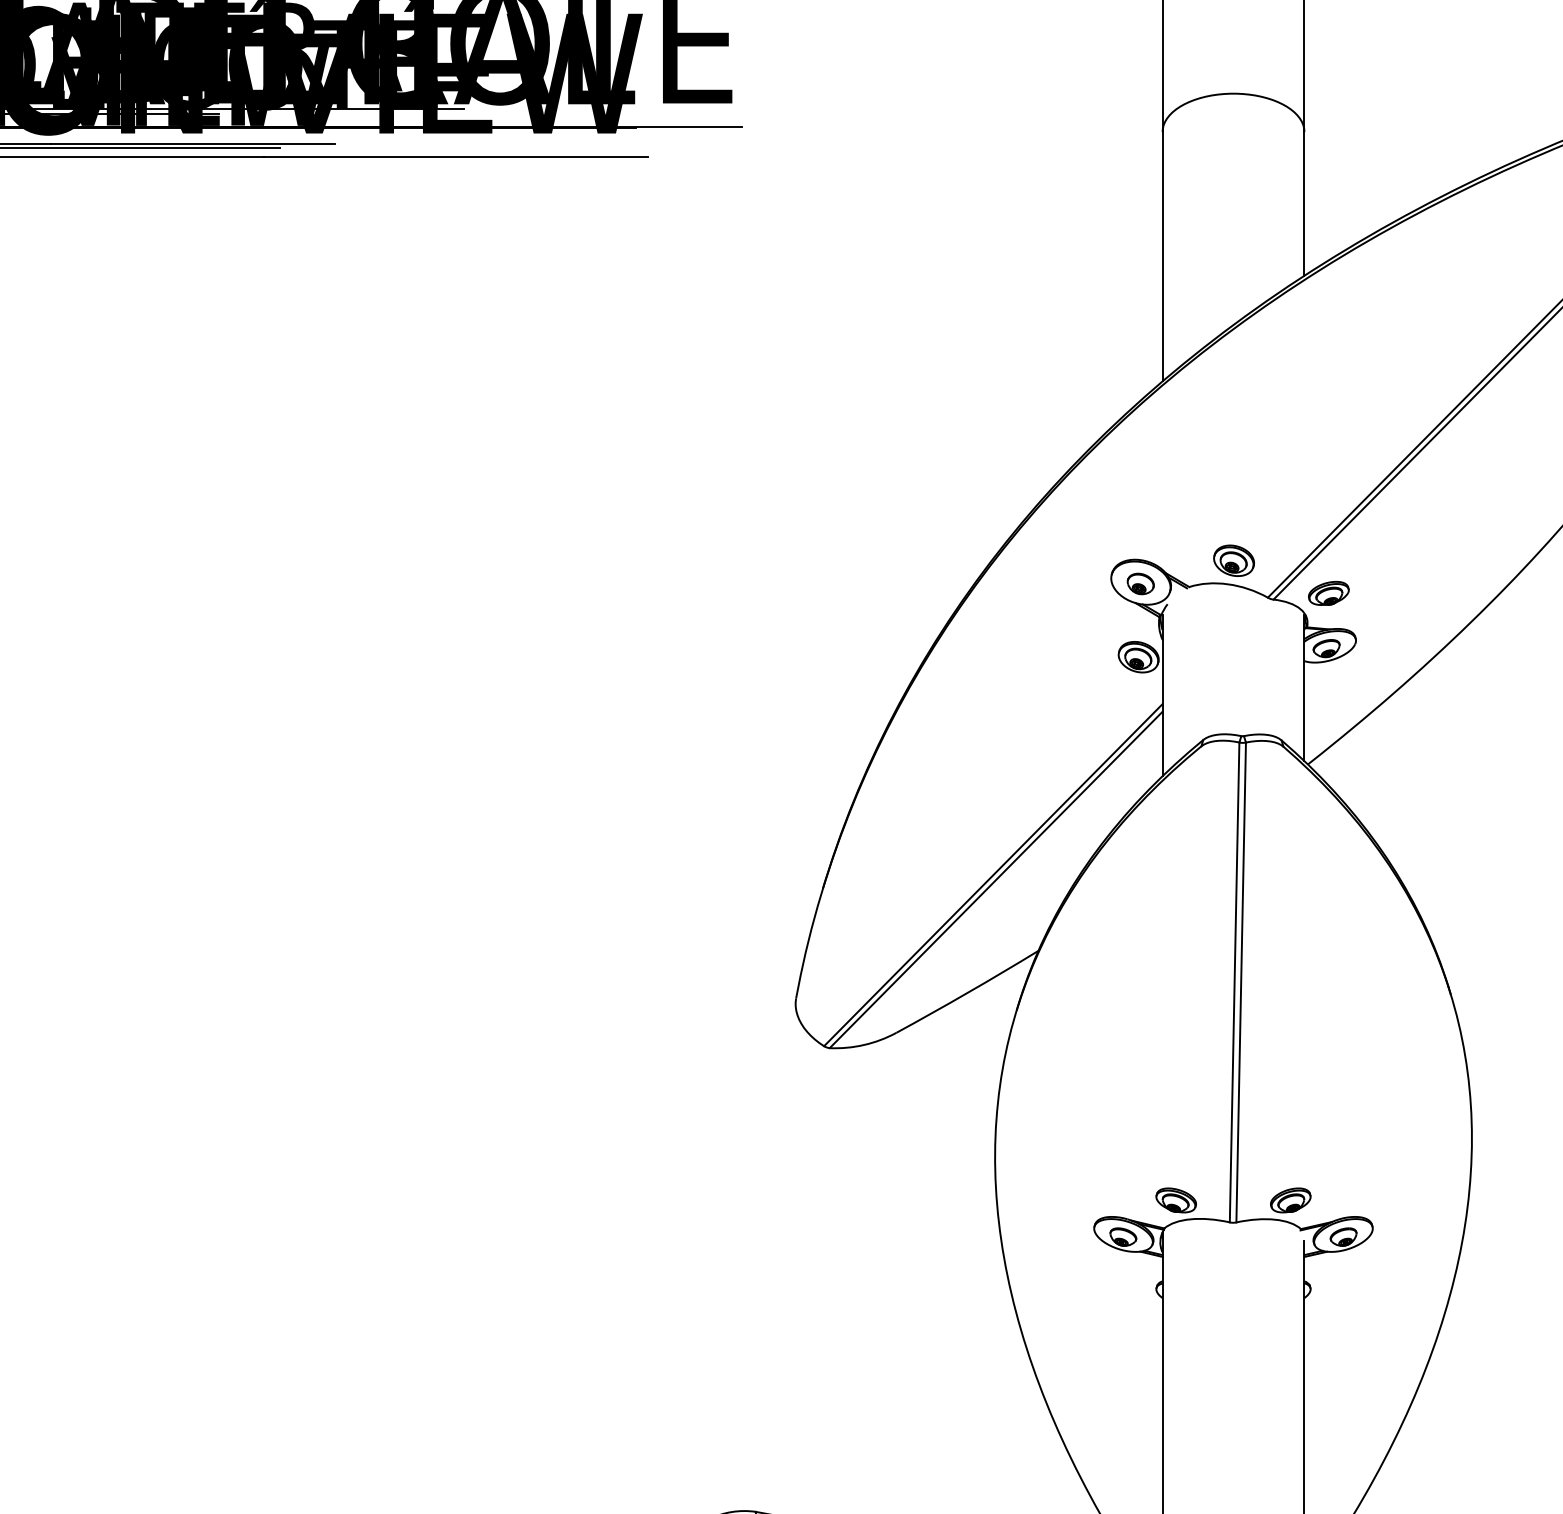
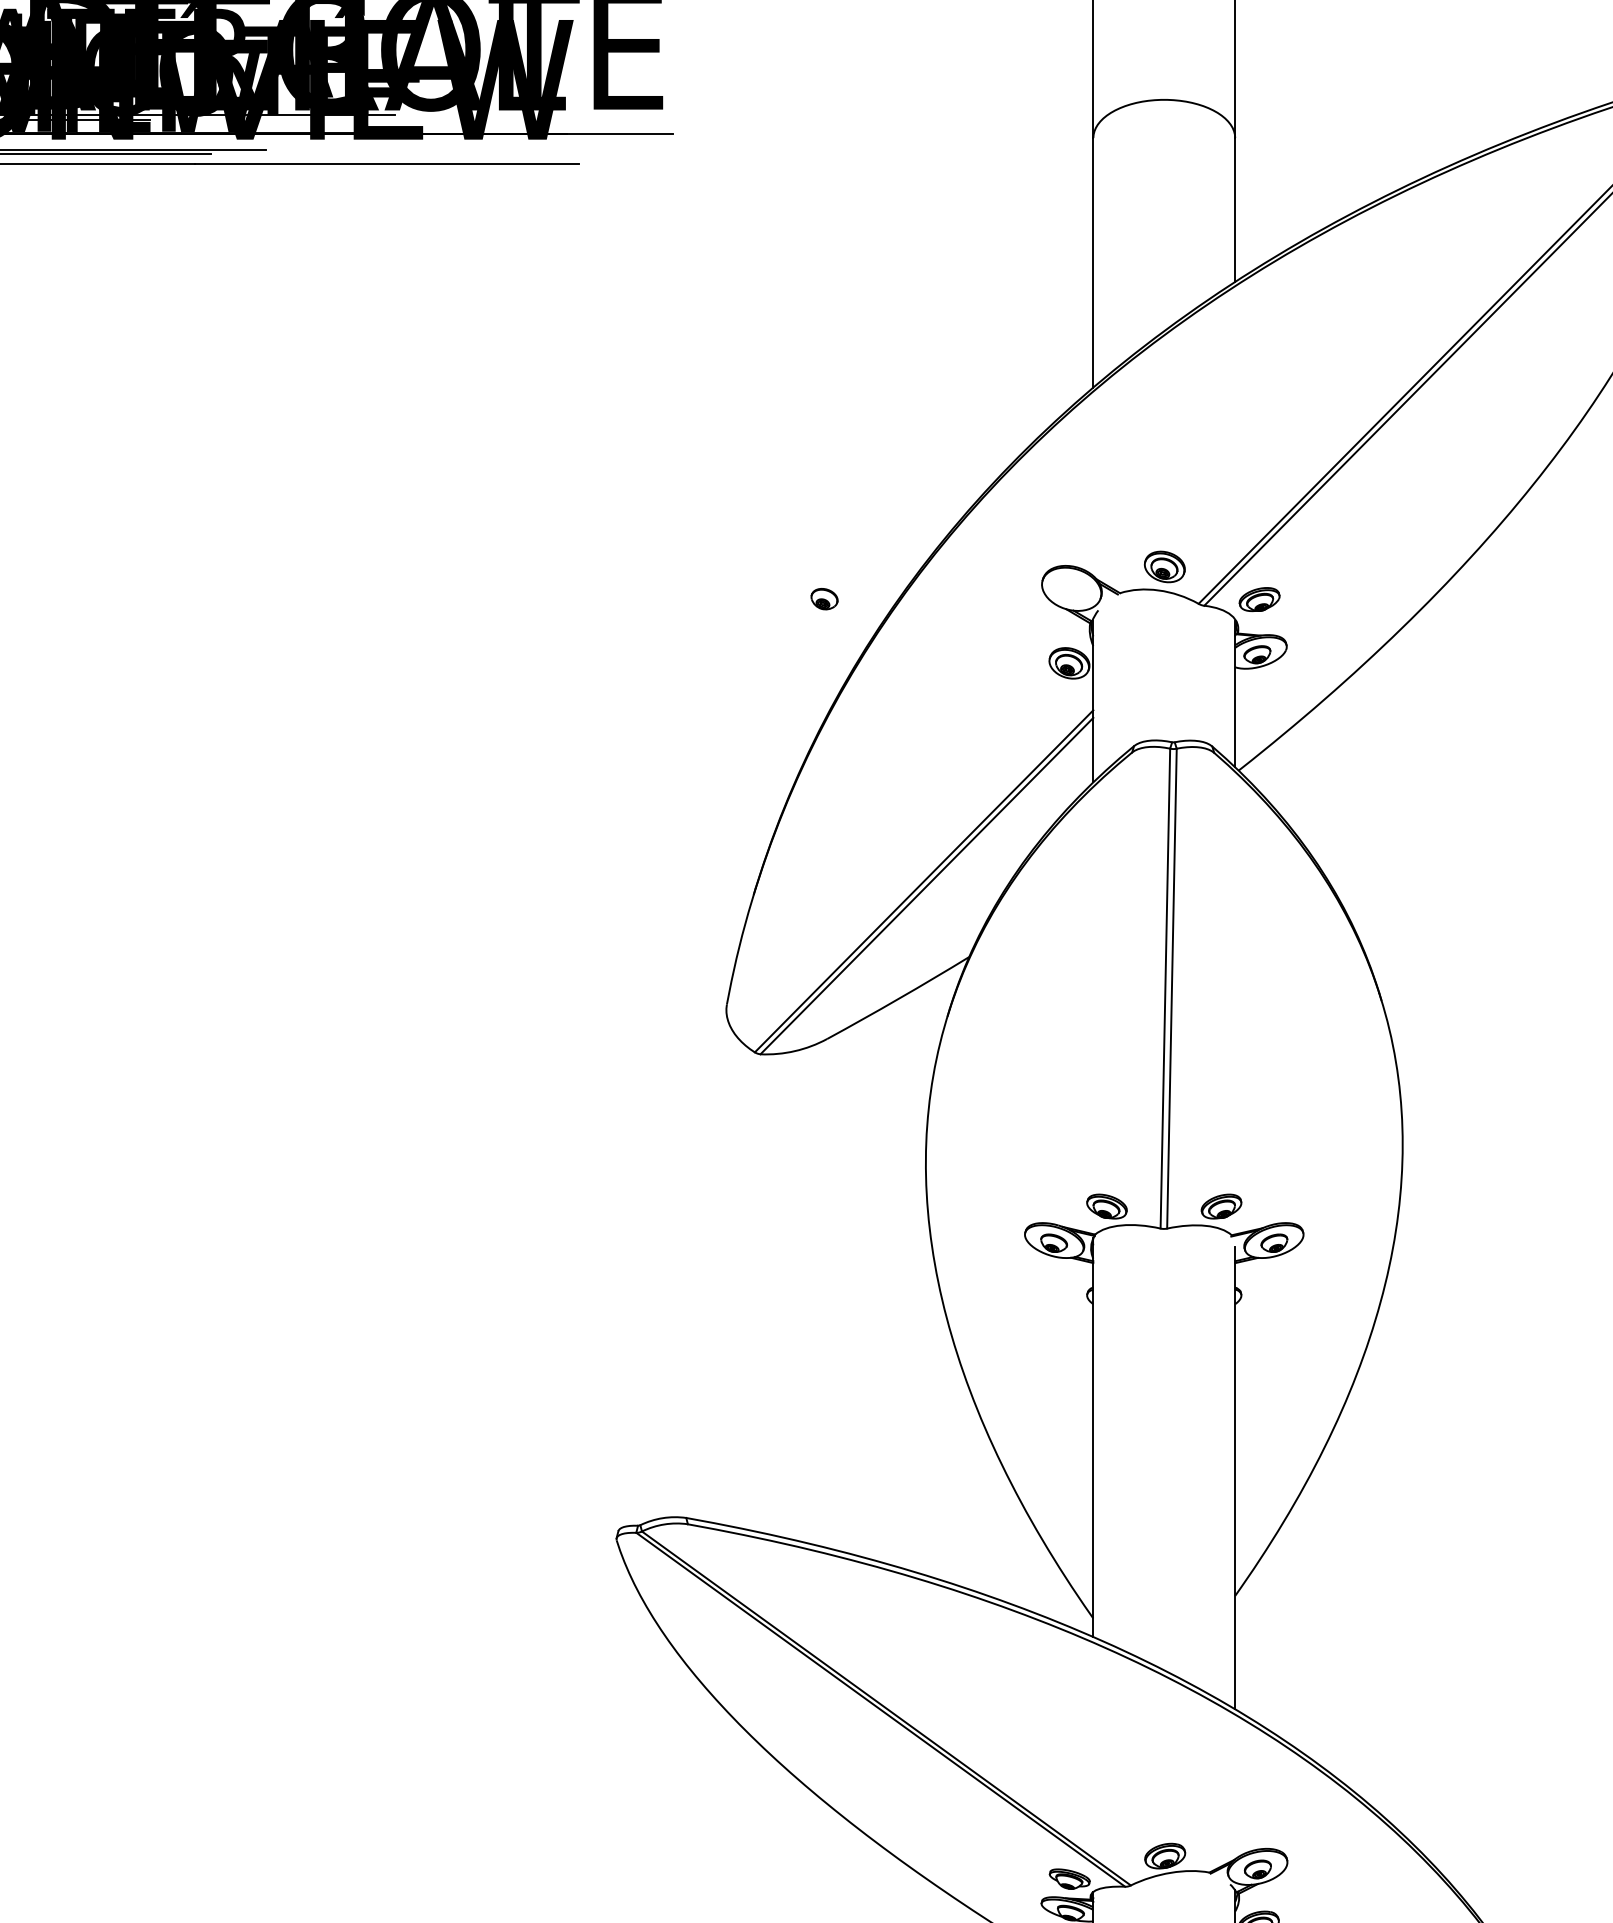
part: (1140, 584) -> (824, 599), moved

